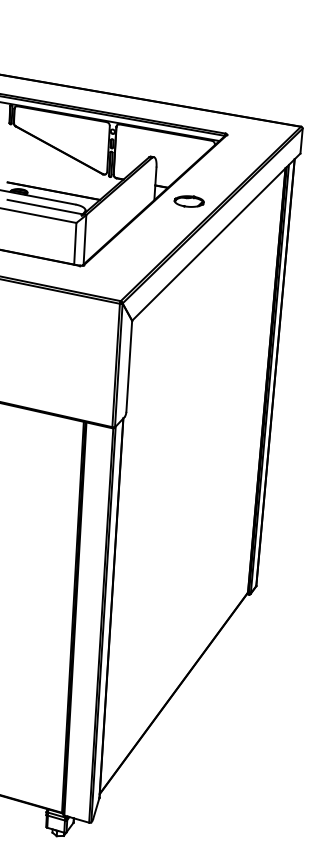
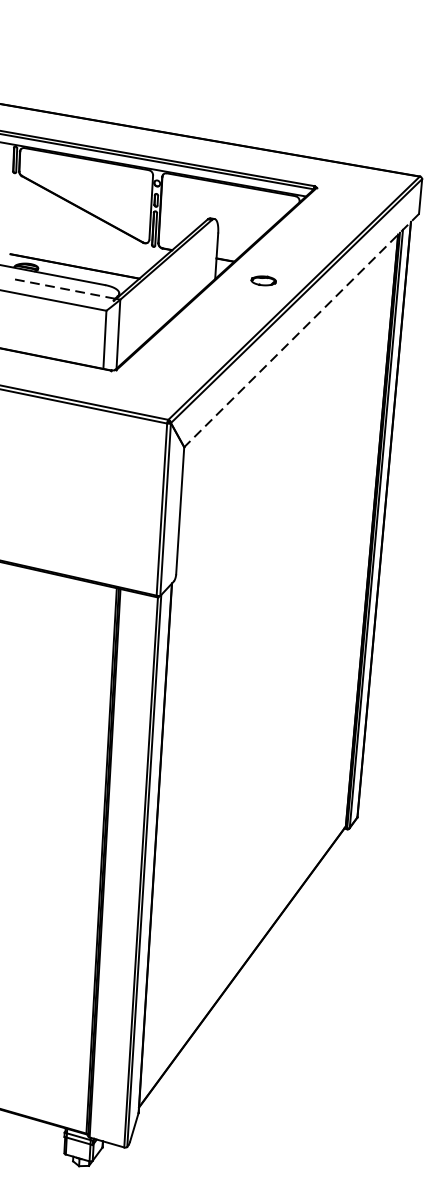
part: (188, 201) -> (262, 280), size x0.6
line: (44, 207) -> (61, 289), solid -> dashed
line: (216, 237) -> (301, 331), solid -> dashed

